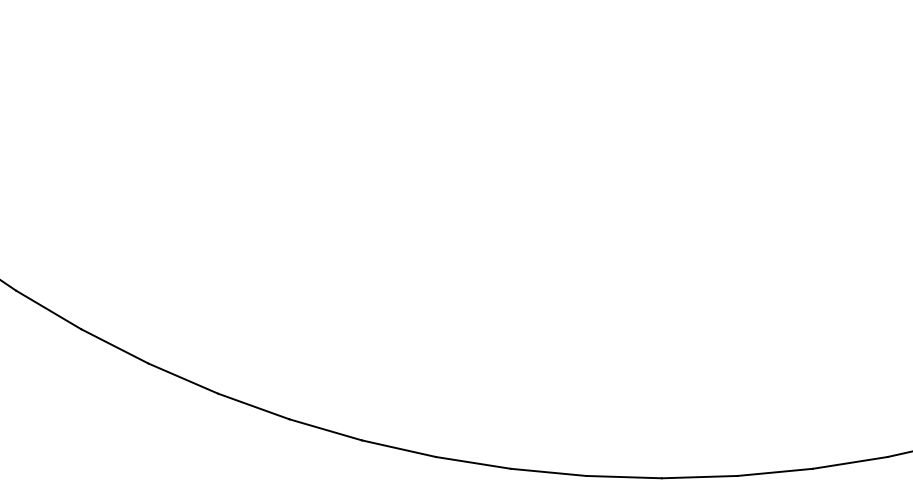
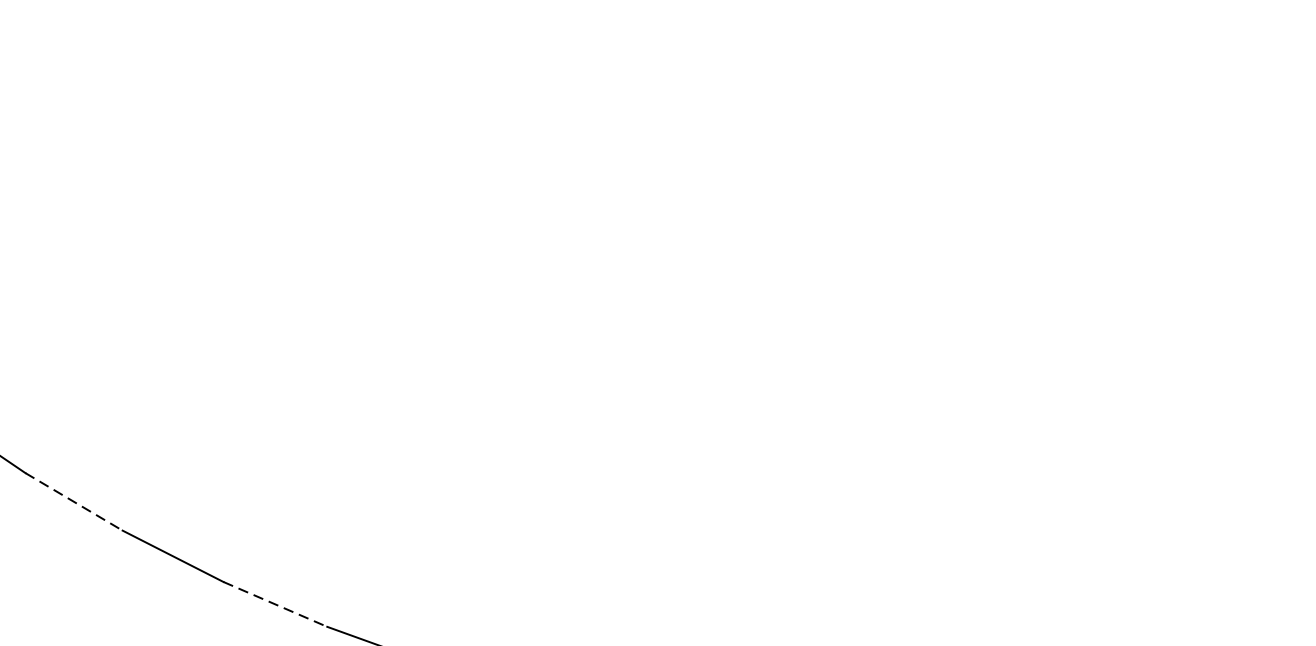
line: (114, 346) -> (73, 501), solid -> dashed
line: (253, 406) -> (274, 604), solid -> dashed

